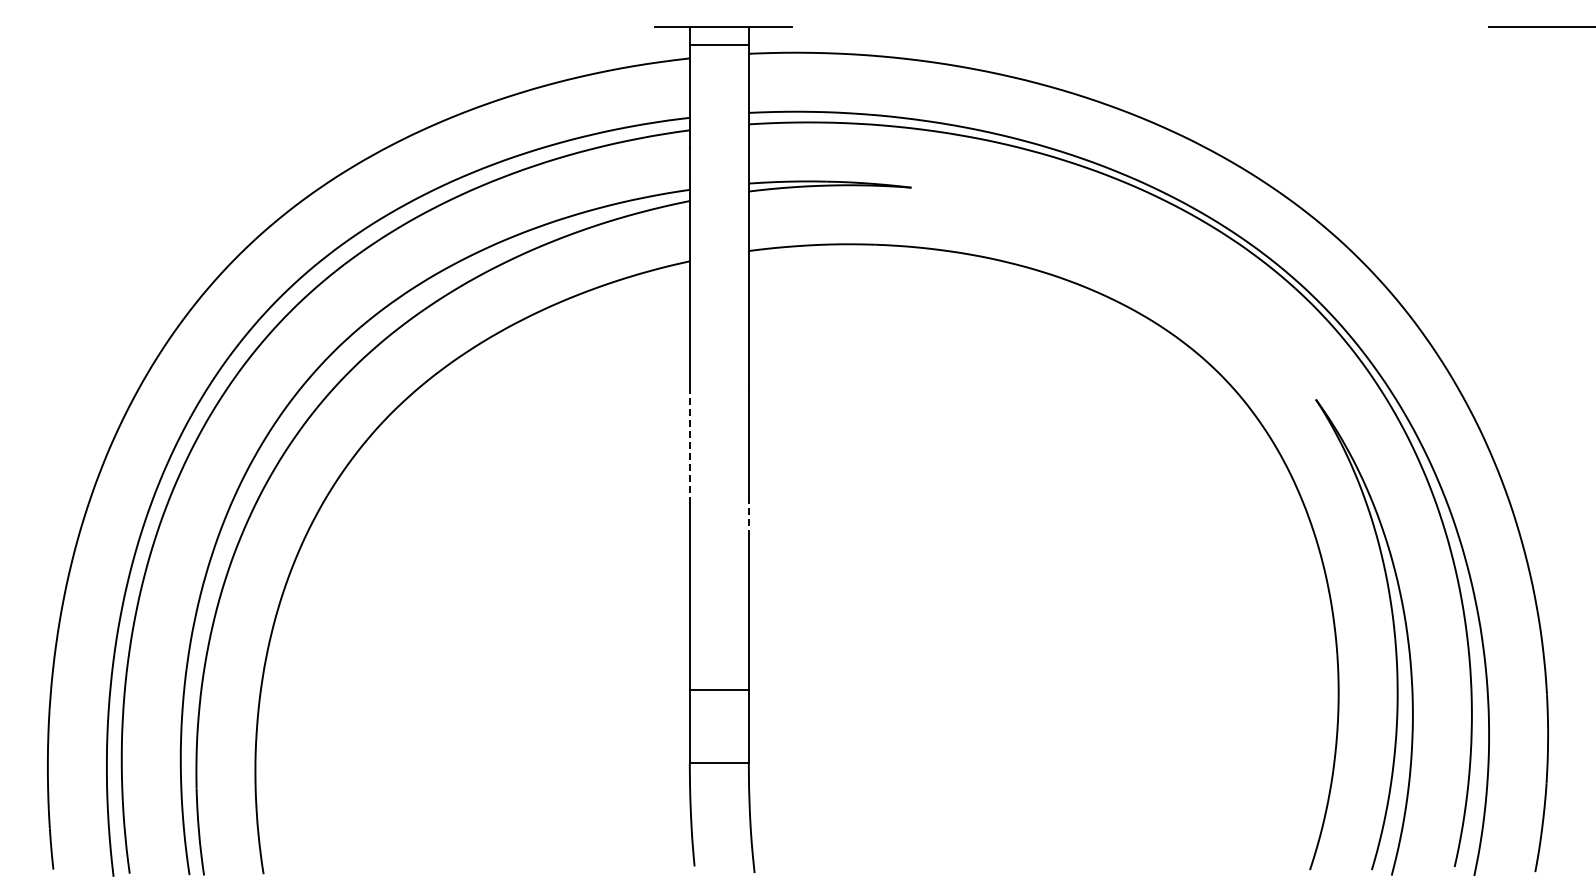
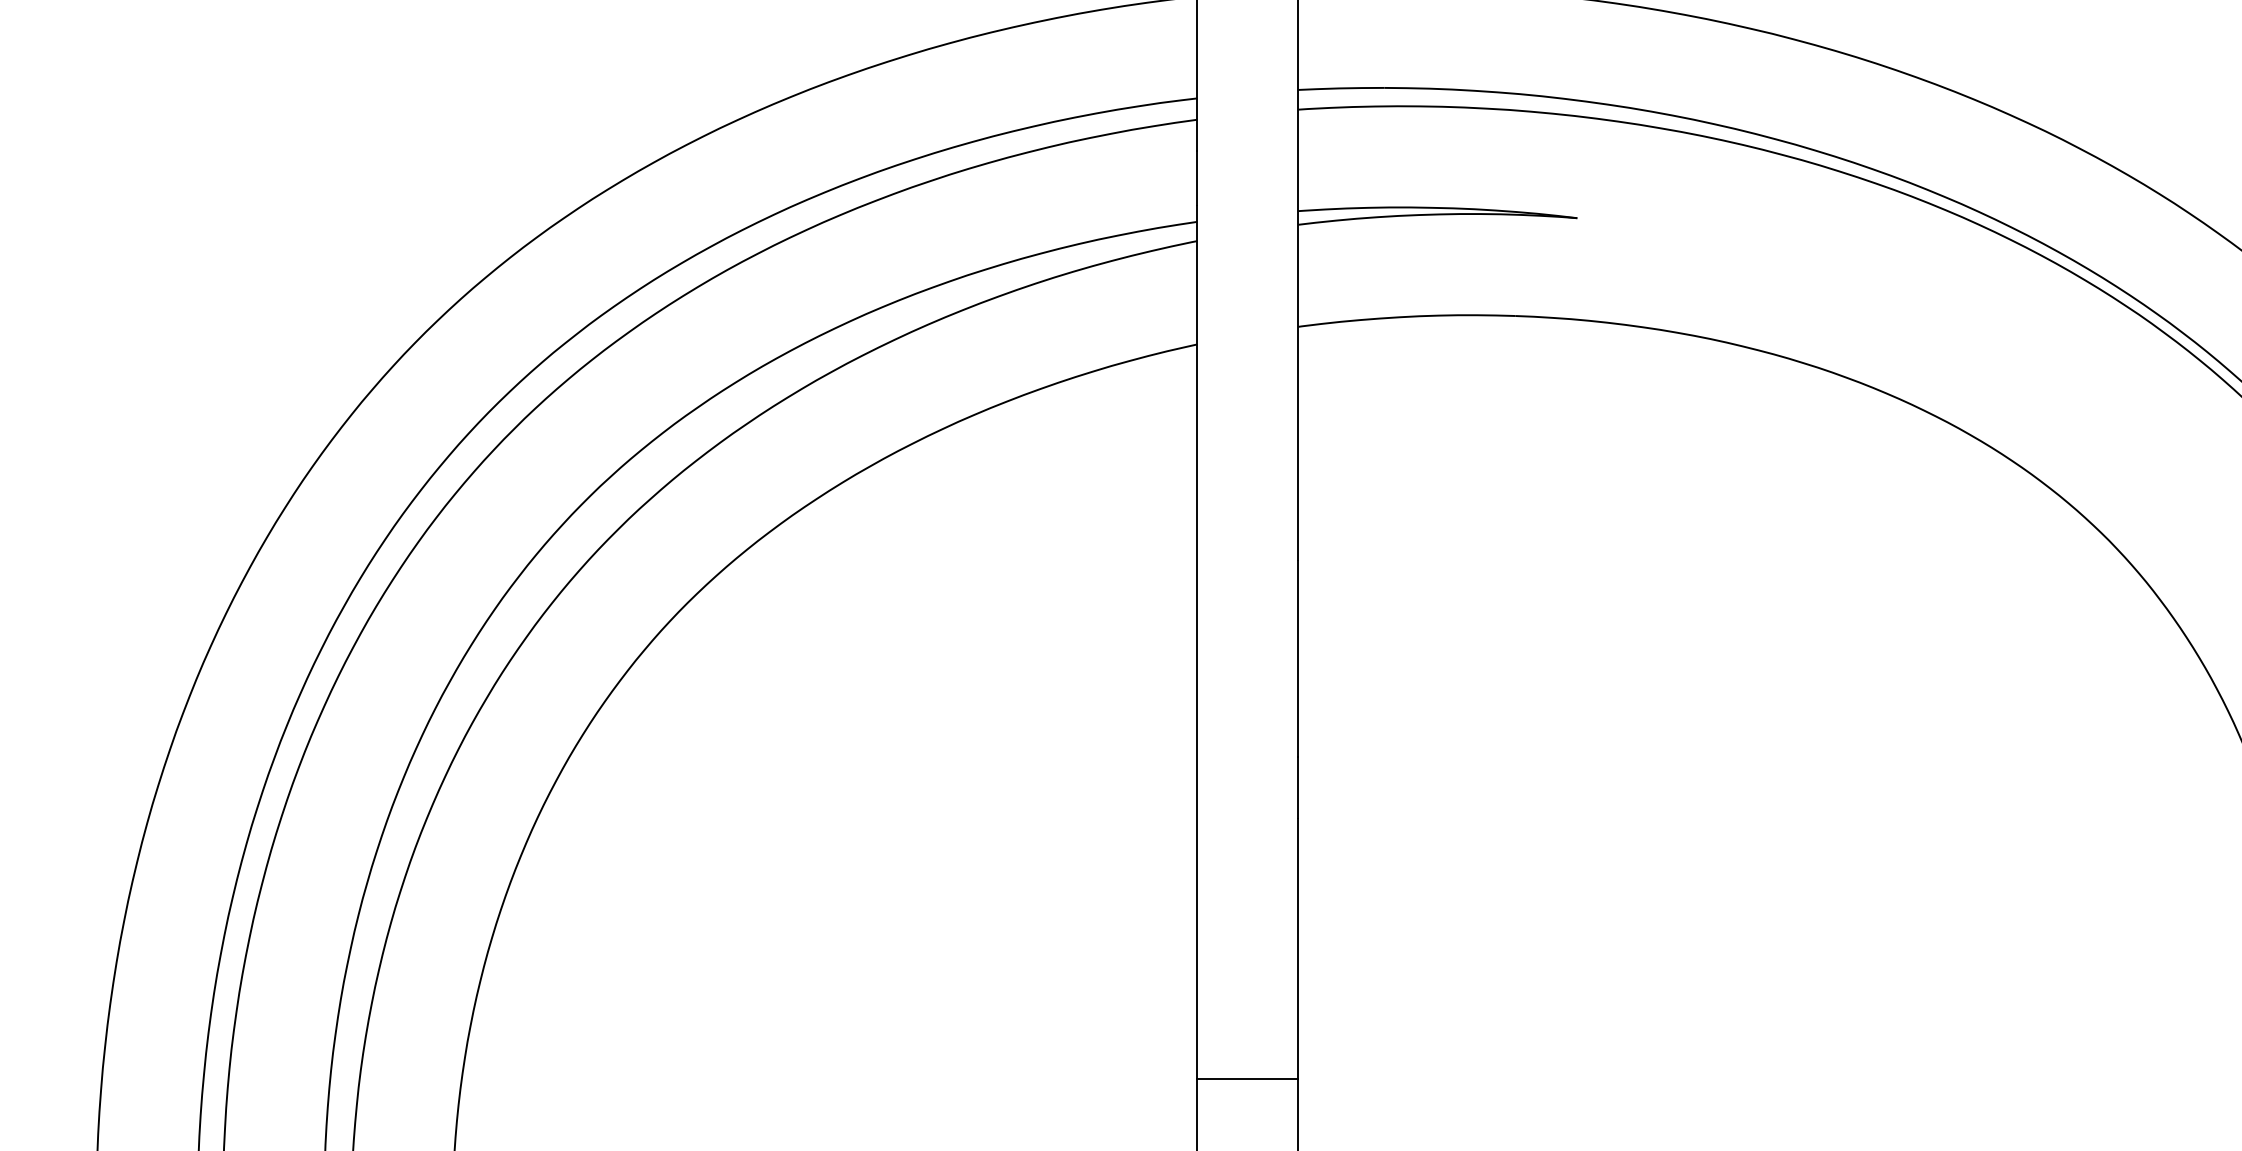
line: (689, 446) -> (1196, 661), dashed -> solid
line: (748, 519) -> (1297, 787), dashed -> solid

